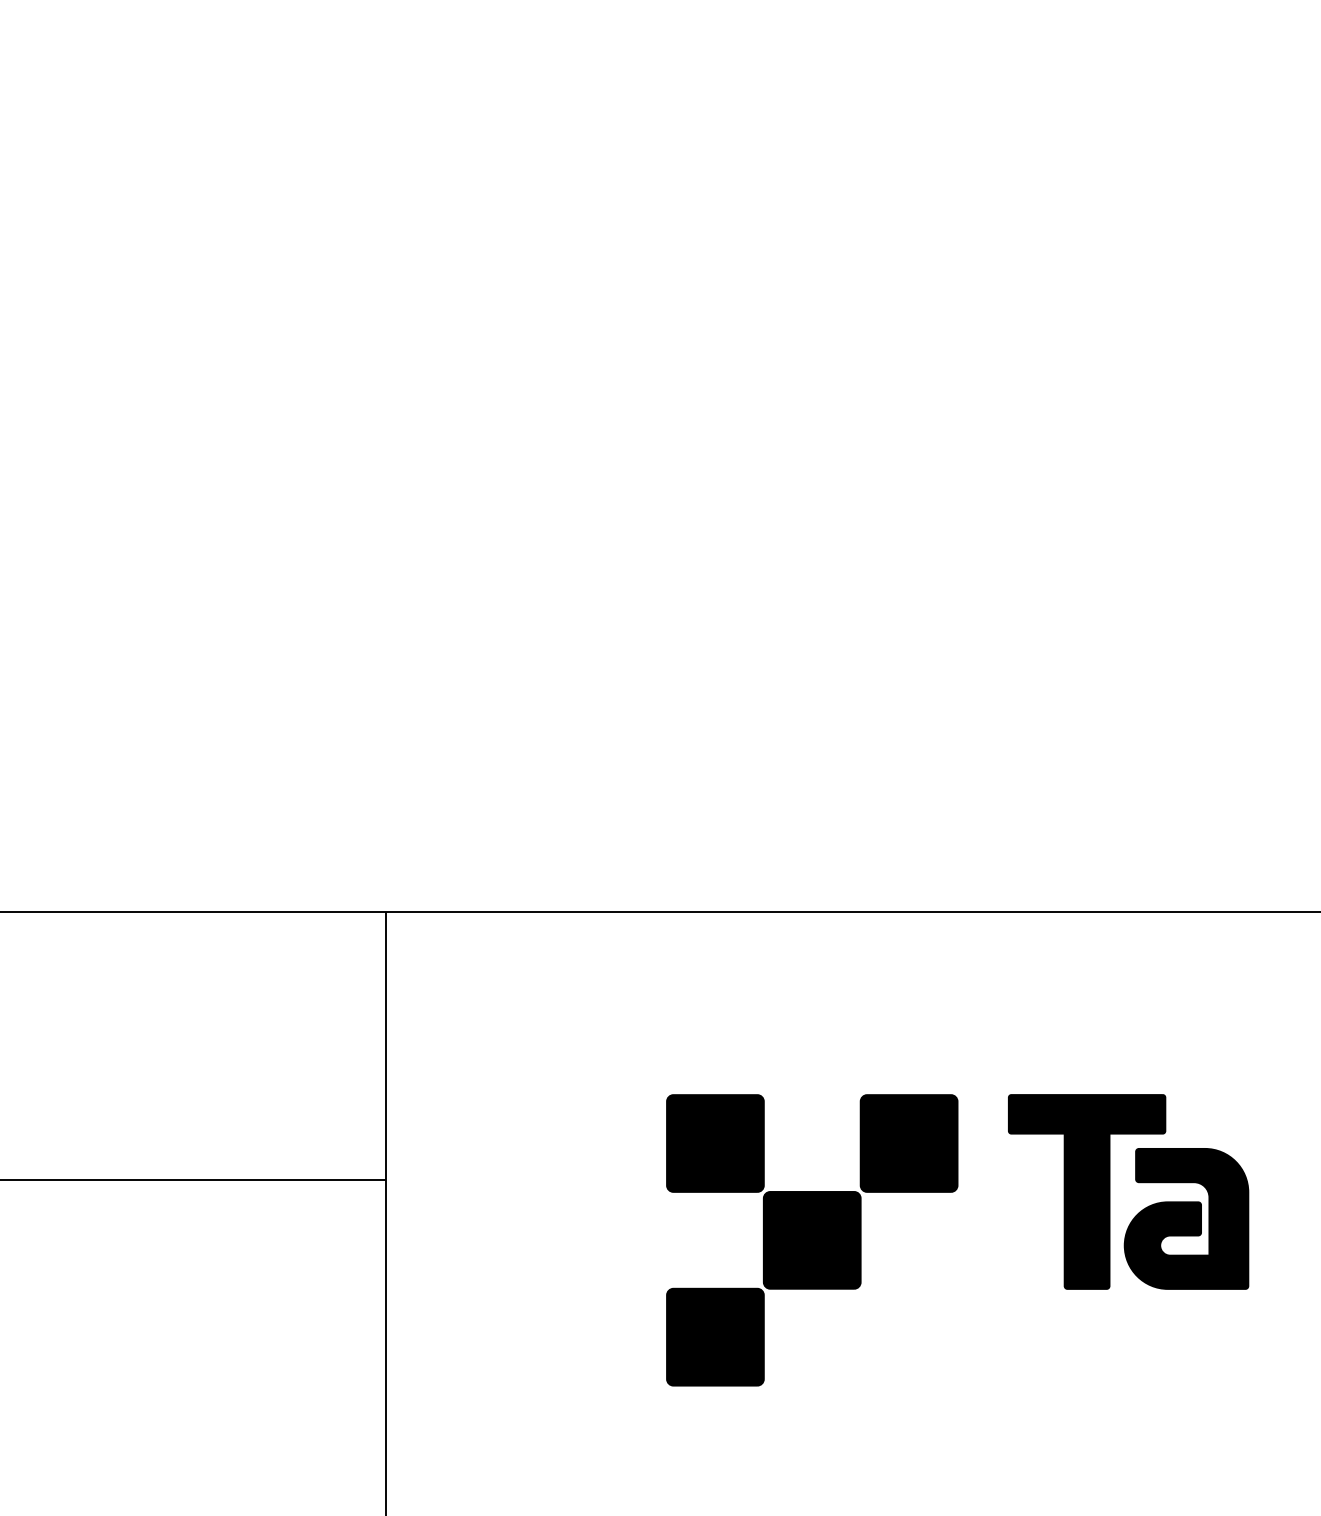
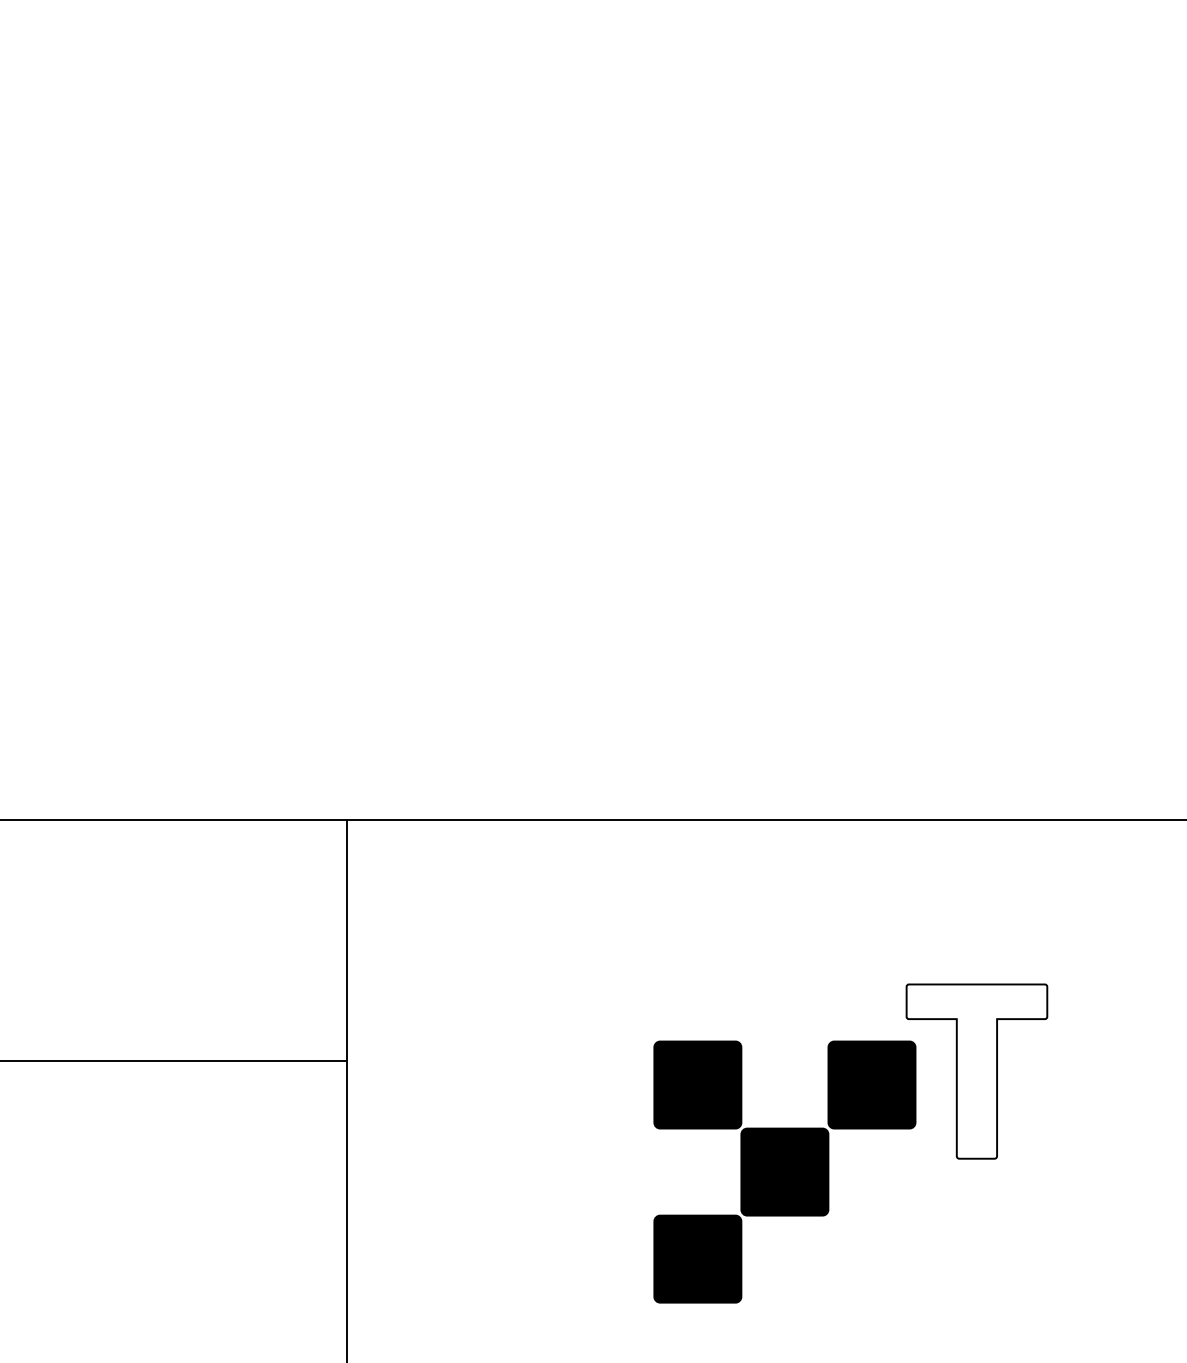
fill: (1086, 1191) -> (976, 1071), removed
part: (1185, 1218) -> (1065, 1095), removed
part: (811, 1239) -> (784, 1171), moved

